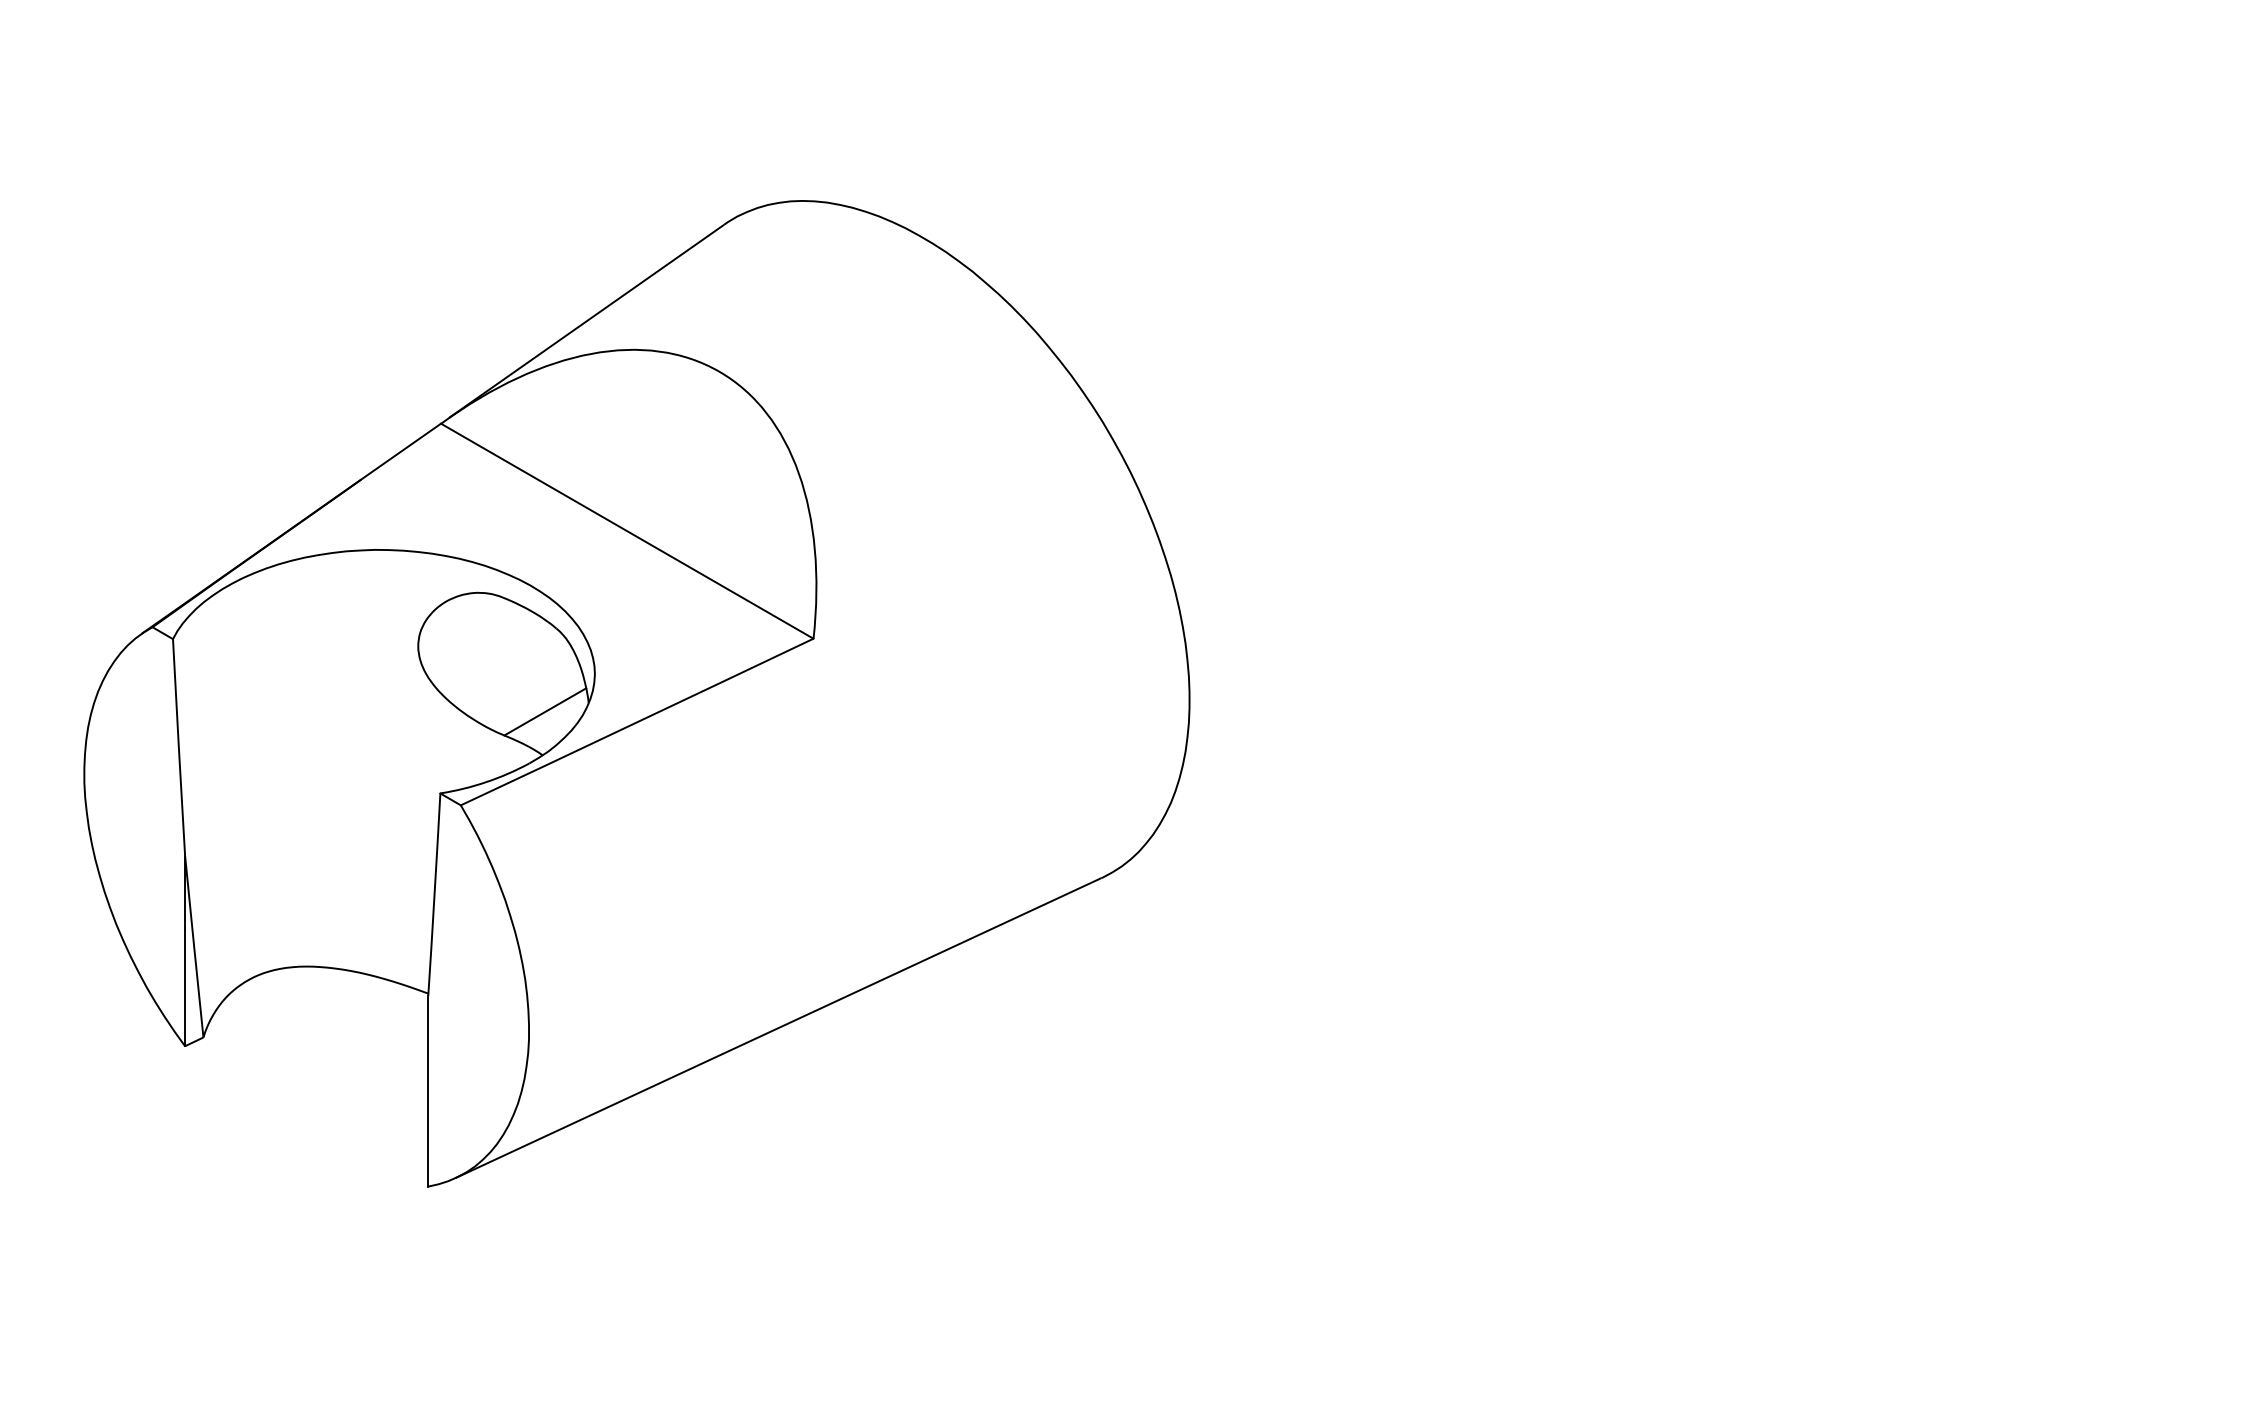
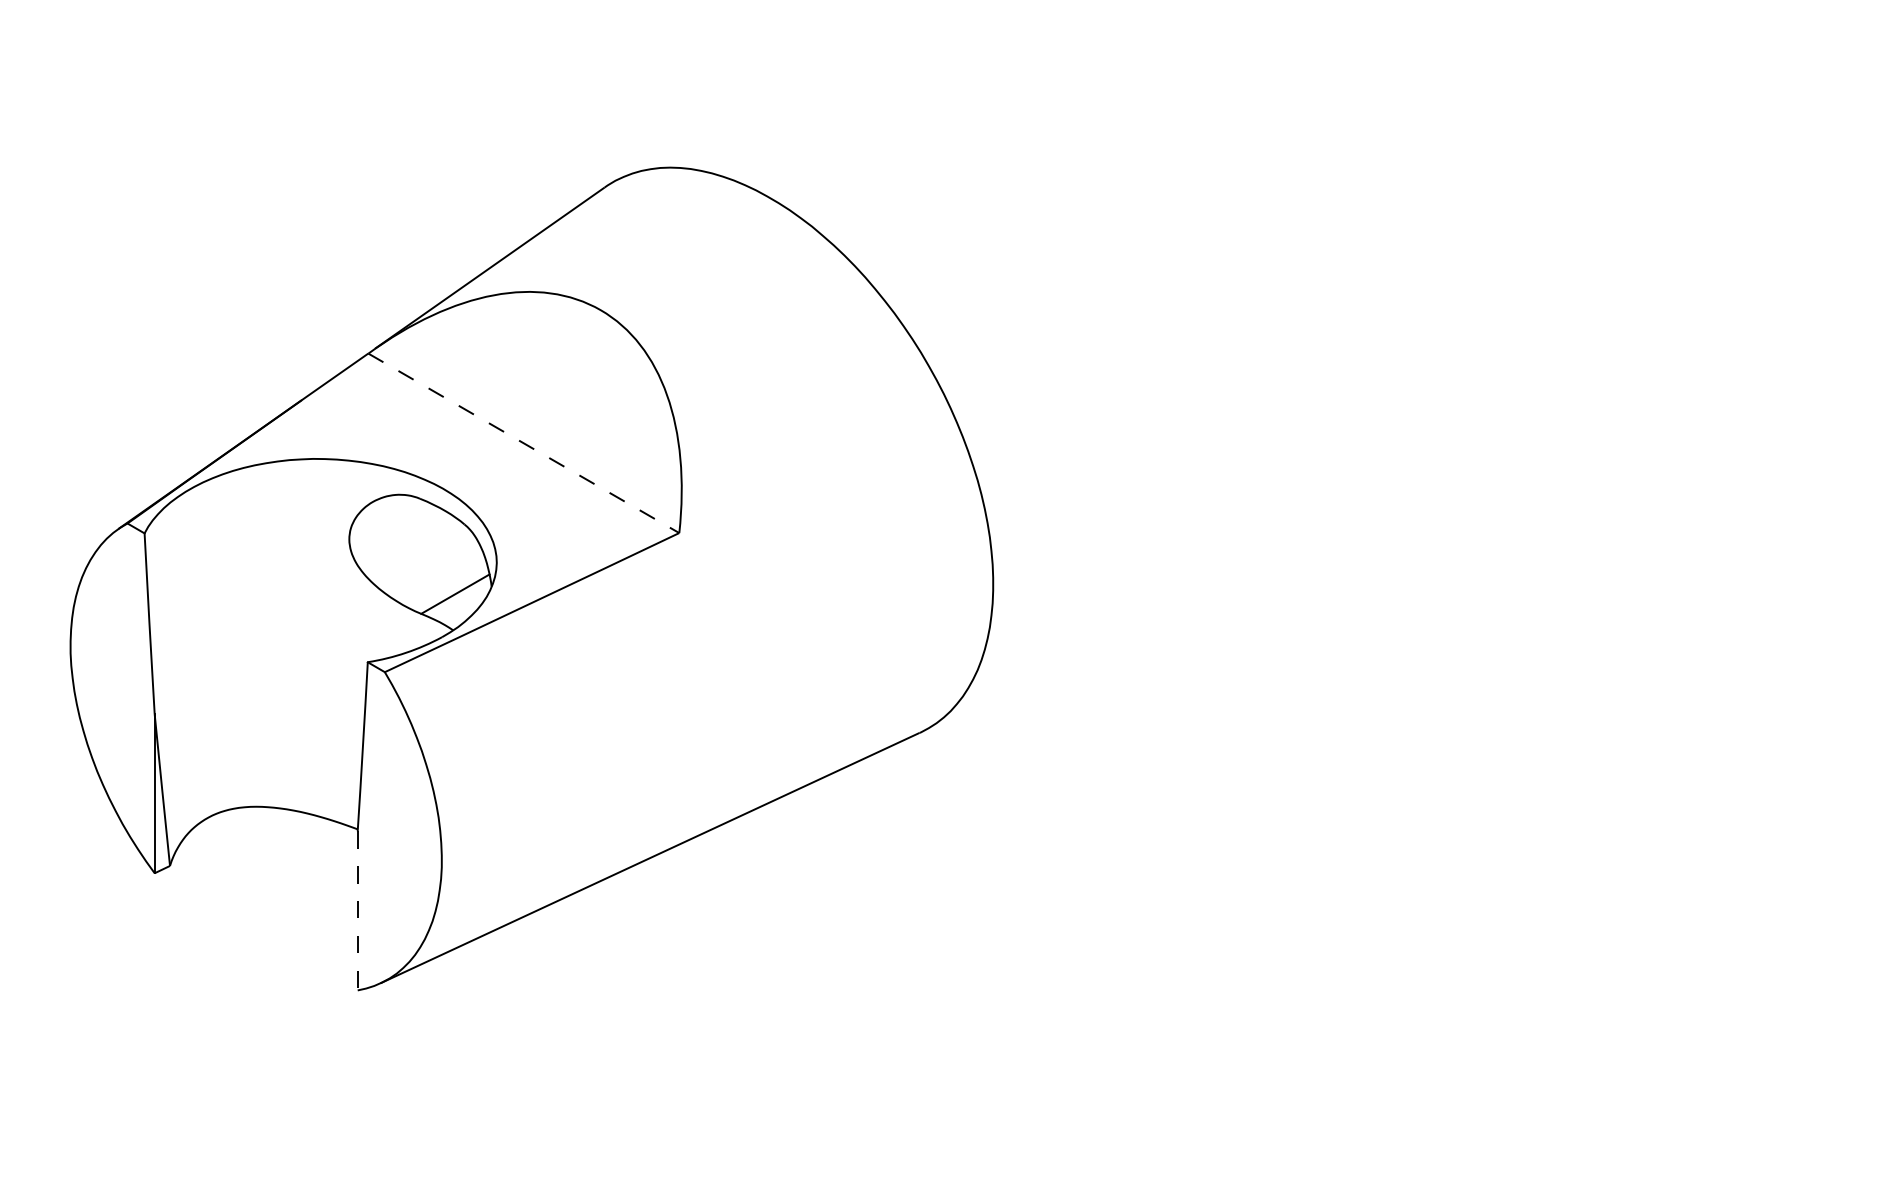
line: (626, 531) -> (523, 443), solid -> dashed
line: (428, 1090) -> (357, 910), solid -> dashed

